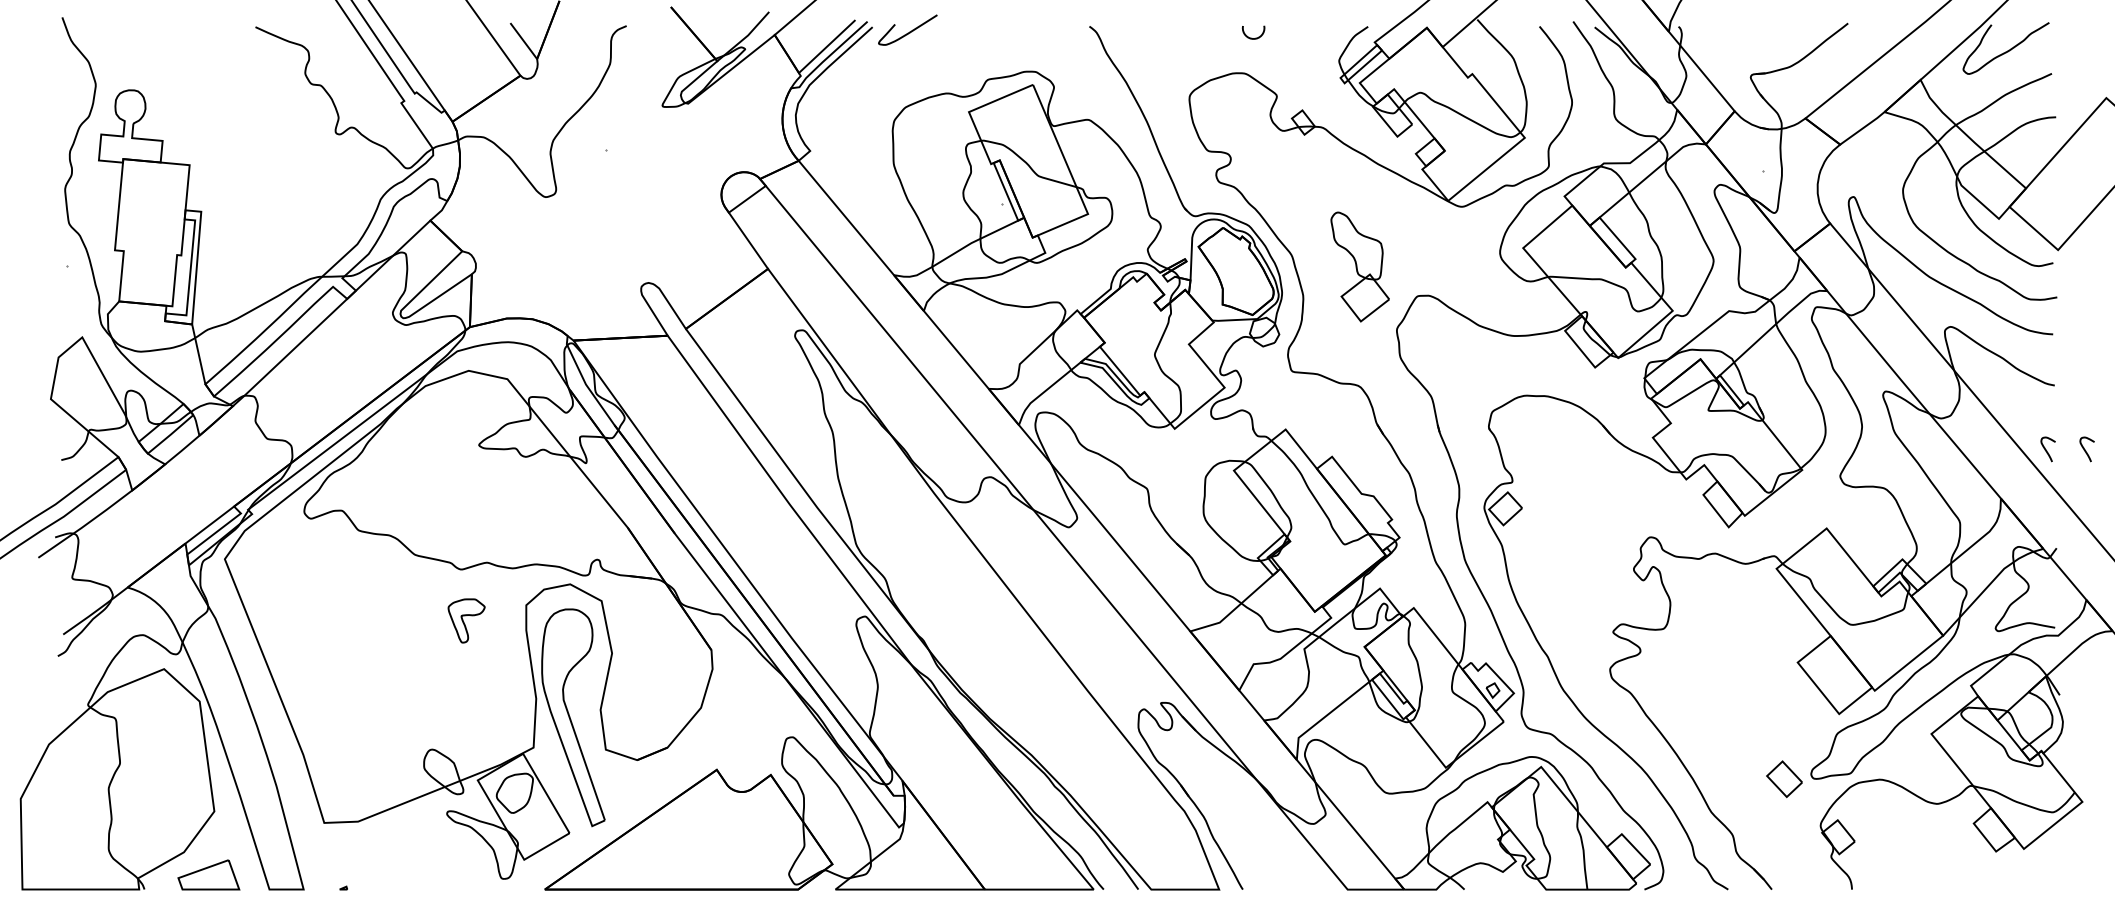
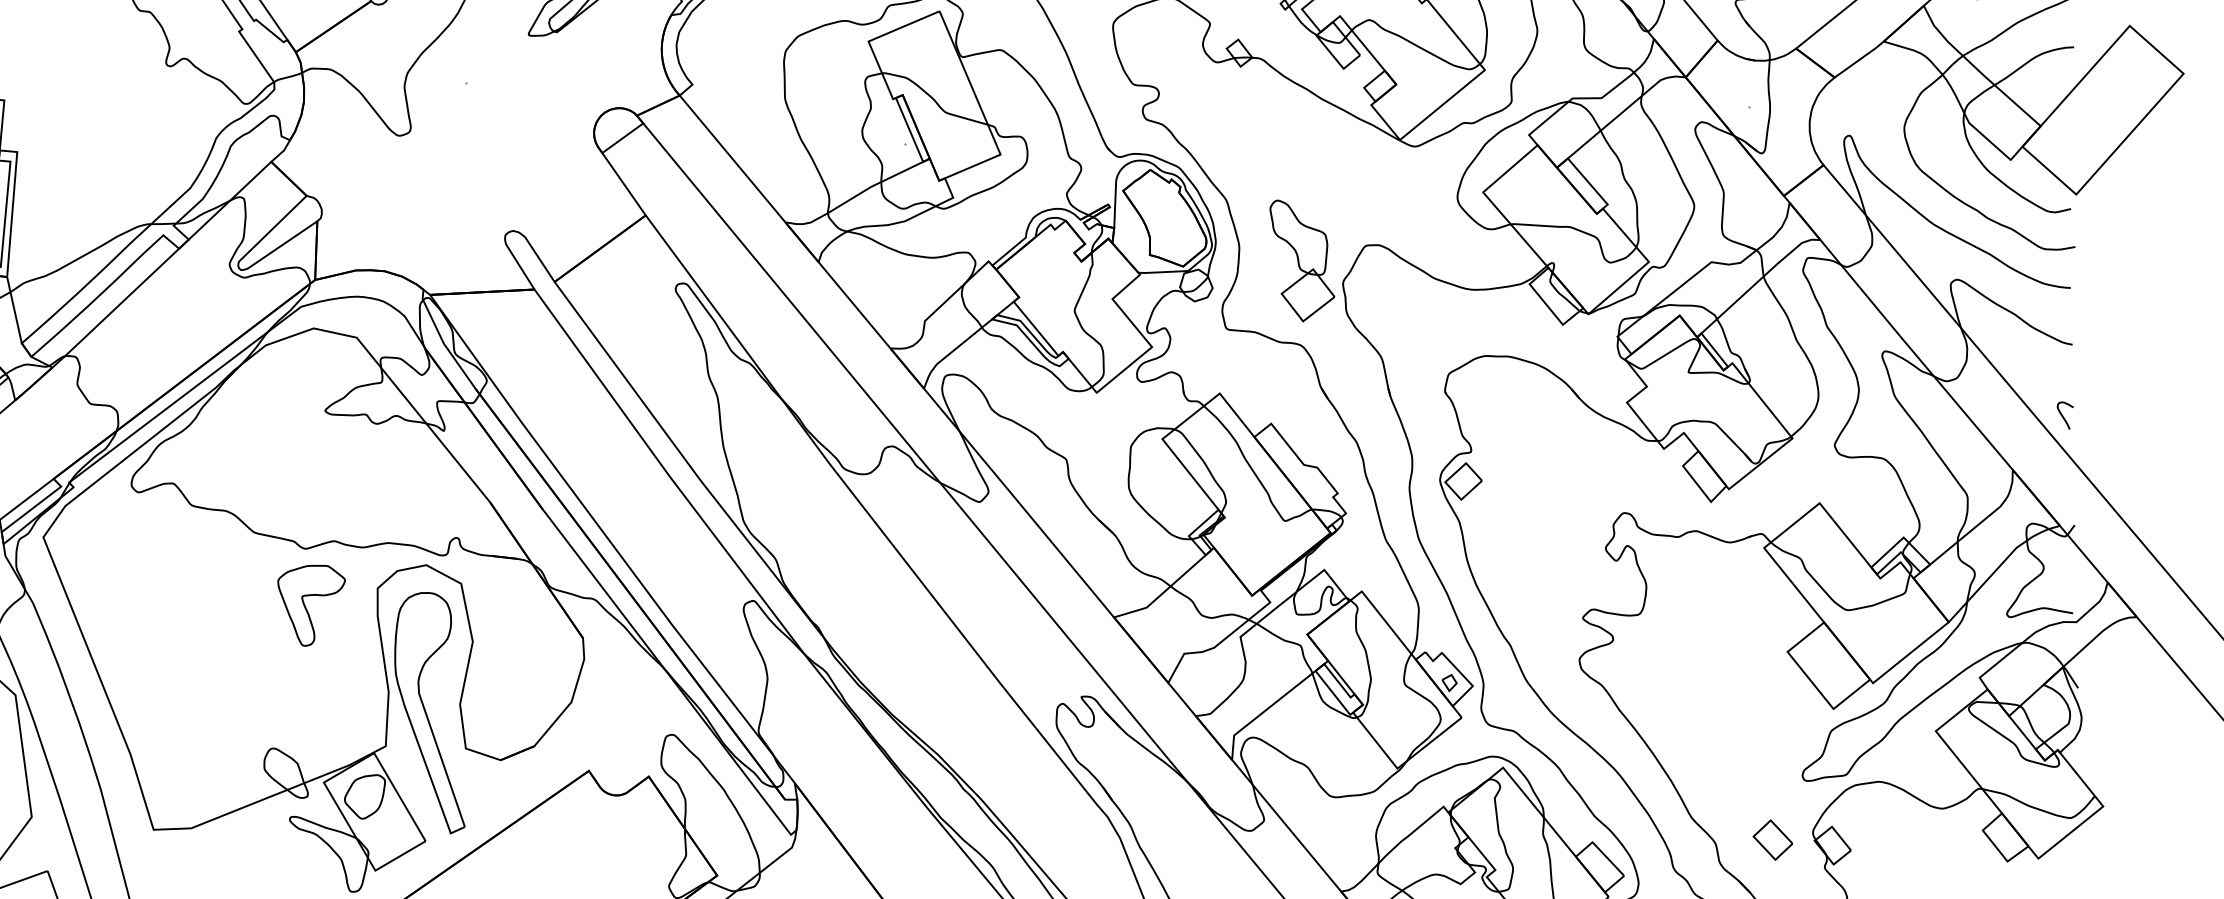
part: (1359, 266) -> (1301, 260), moved
curve: (2085, 449) -> (2106, 415), removed
part: (466, 620) -> (311, 605), size x1.67
part: (1784, 779) -> (1772, 840), moved

